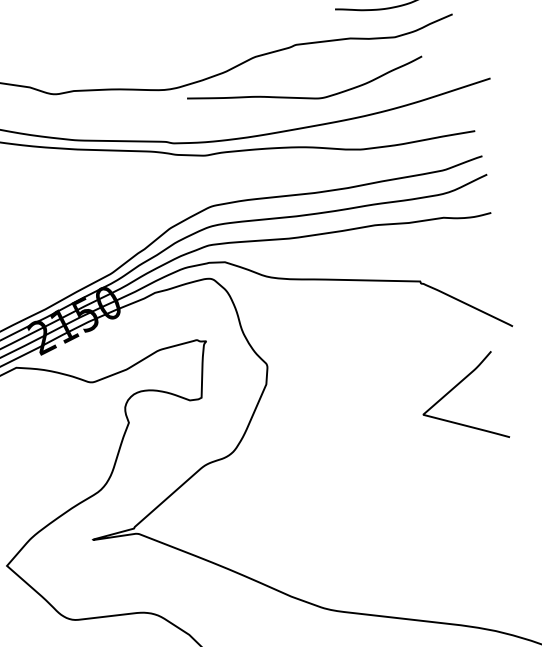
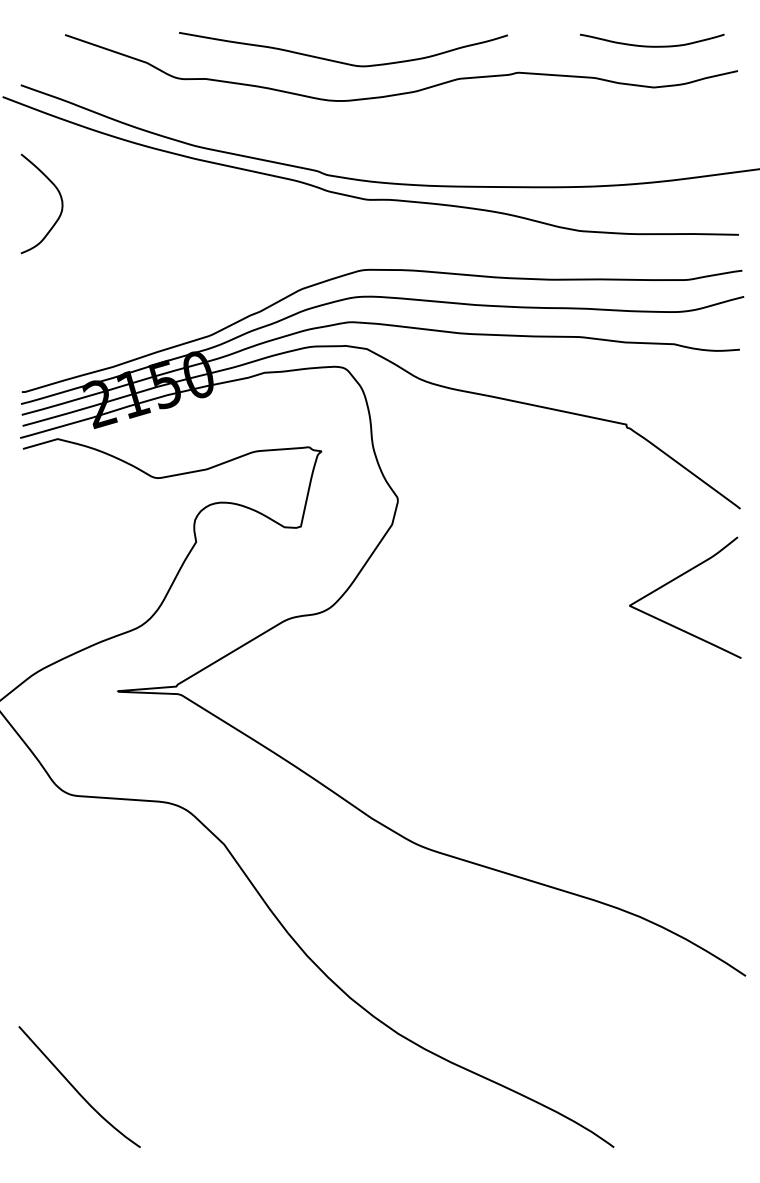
curve: (306, 97) -> (341, 61), moved
curve: (453, 389) -> (676, 579), moved

